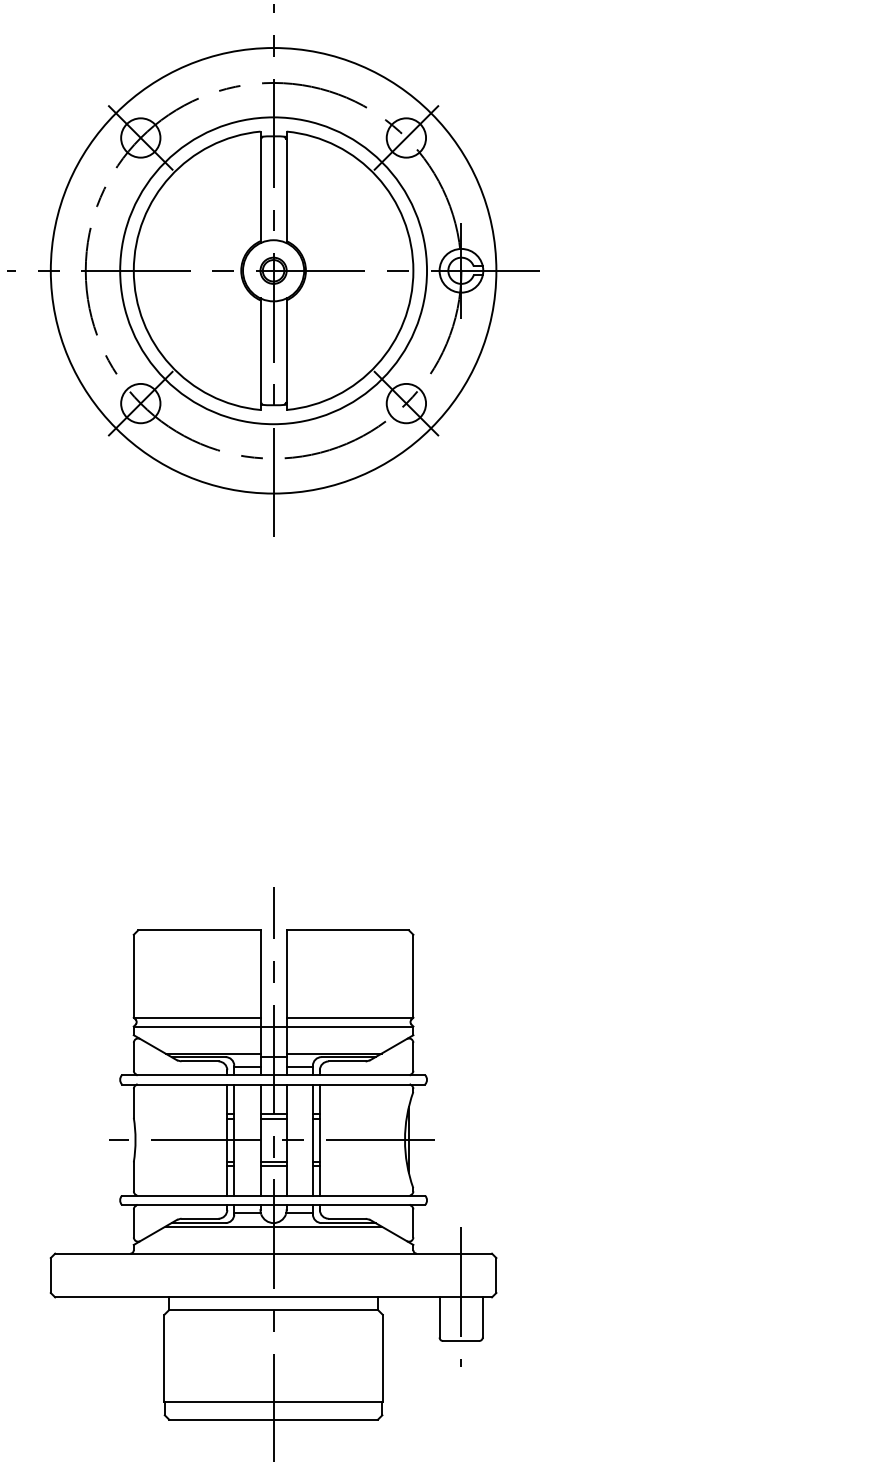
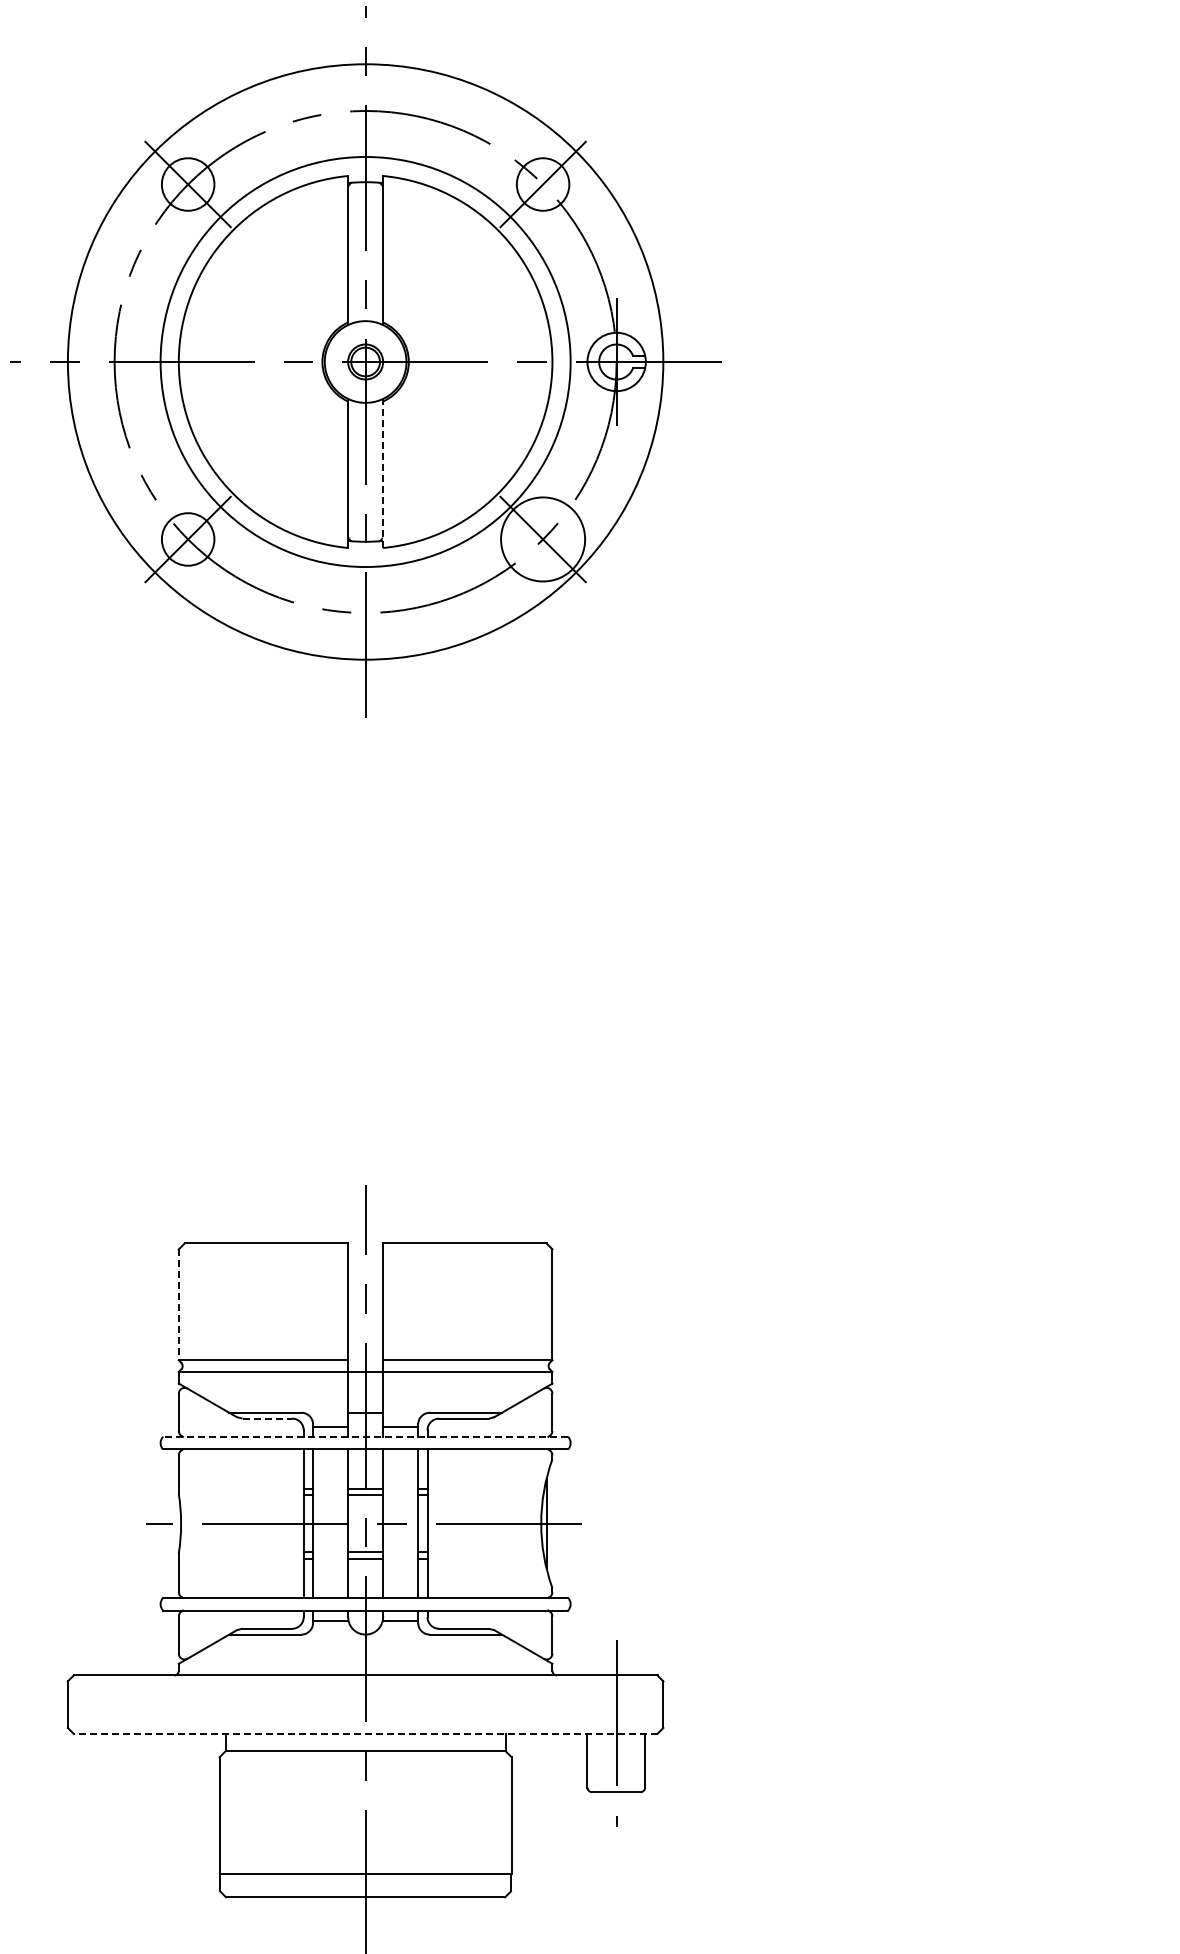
line: (286, 354) -> (383, 473), solid -> dashed
circle: (405, 403) -> (542, 539), size x1.6
line: (133, 976) -> (178, 1305), solid -> dashed
line: (212, 1053) -> (284, 1408), removed
line: (334, 1053) -> (446, 1408), removed
line: (200, 1061) -> (267, 1418), solid -> dashed
line: (273, 1074) -> (365, 1436), solid -> dashed
line: (273, 1226) -> (365, 1639), removed
line: (273, 1297) -> (365, 1733), solid -> dashed

